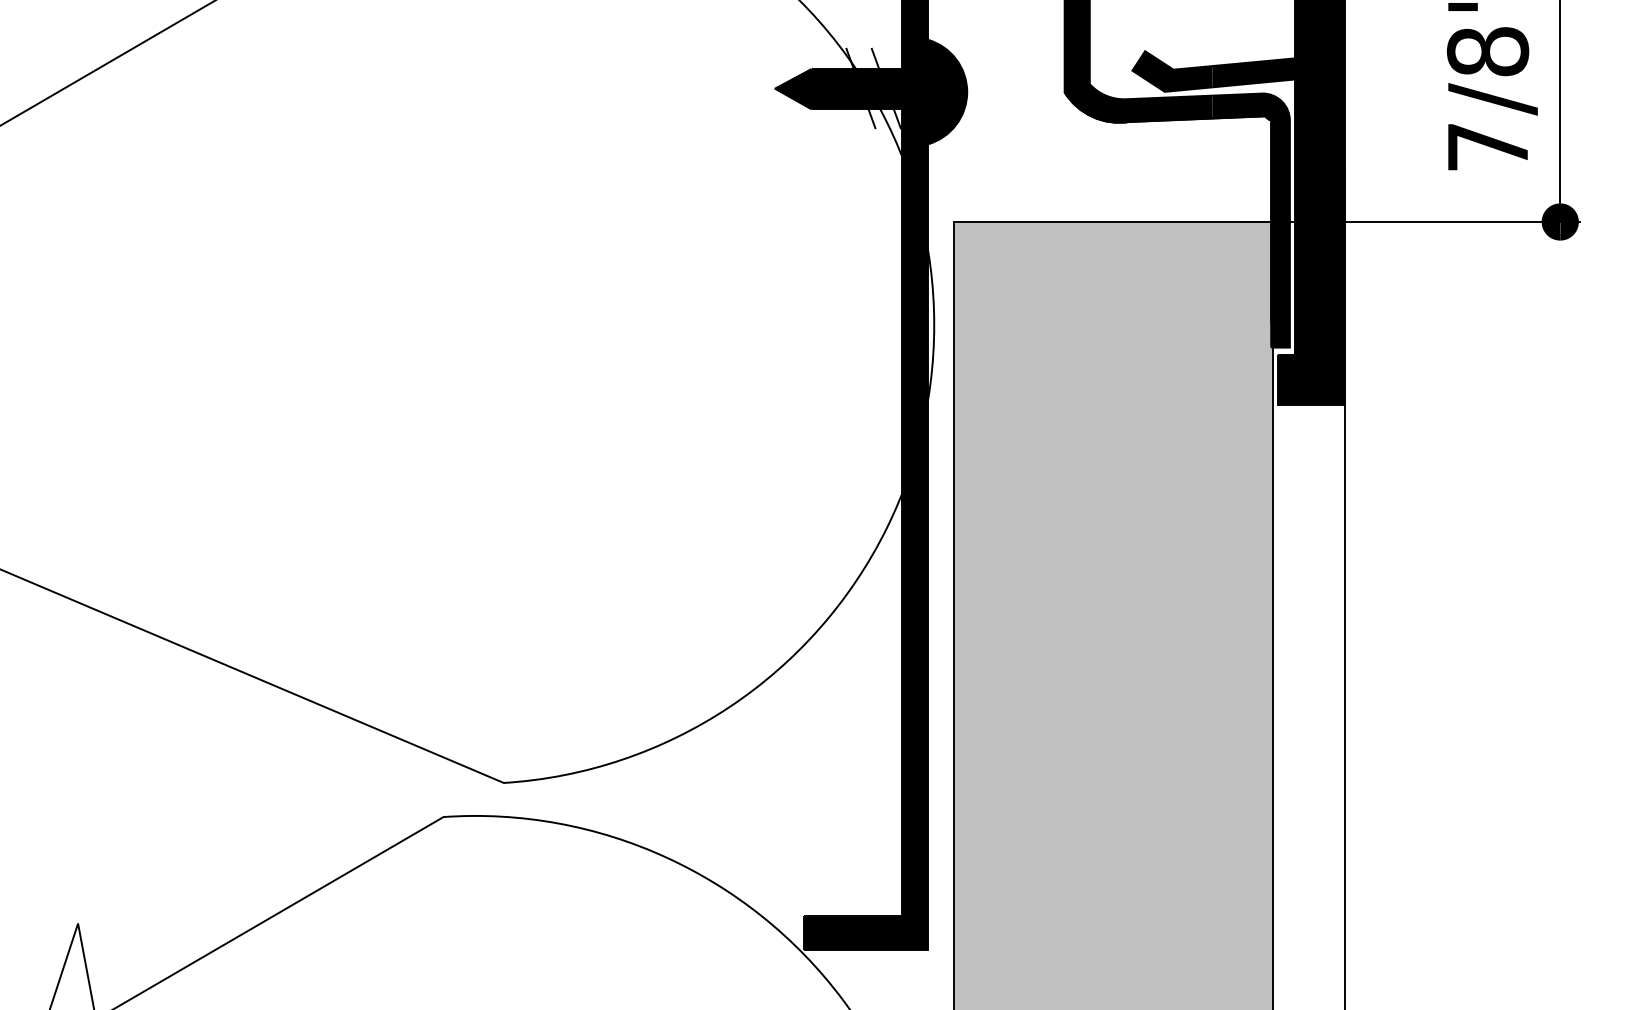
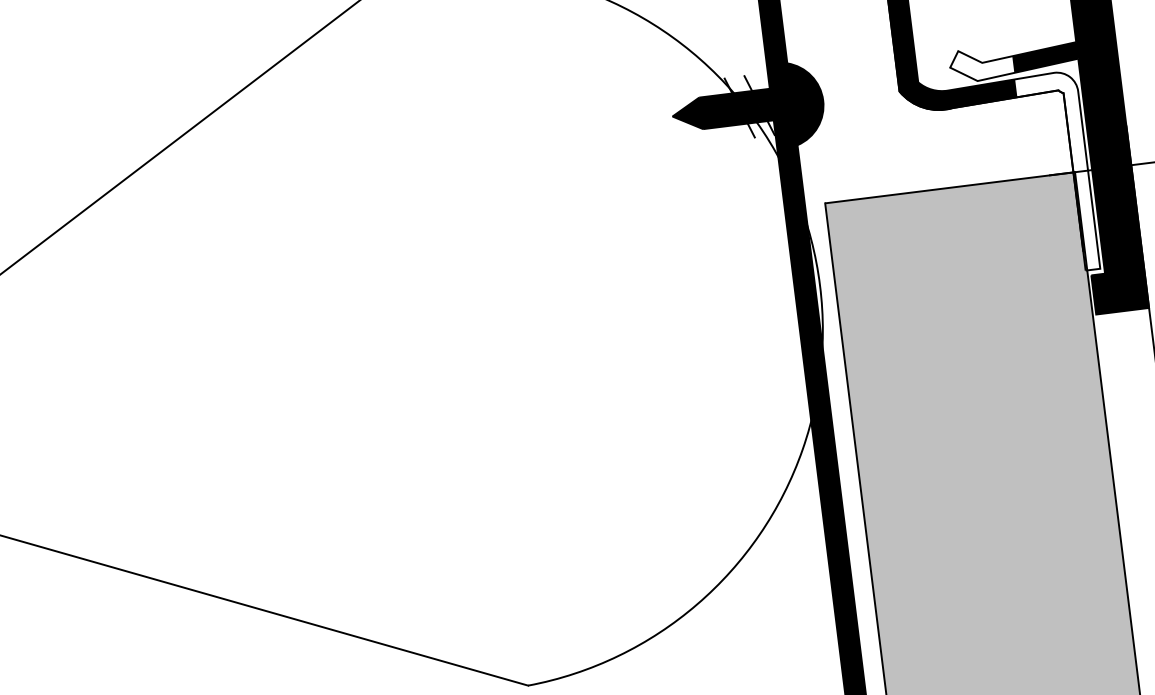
fill: (1172, 71) -> (981, 64), removed
fill: (1250, 220) -> (1057, 173), removed

